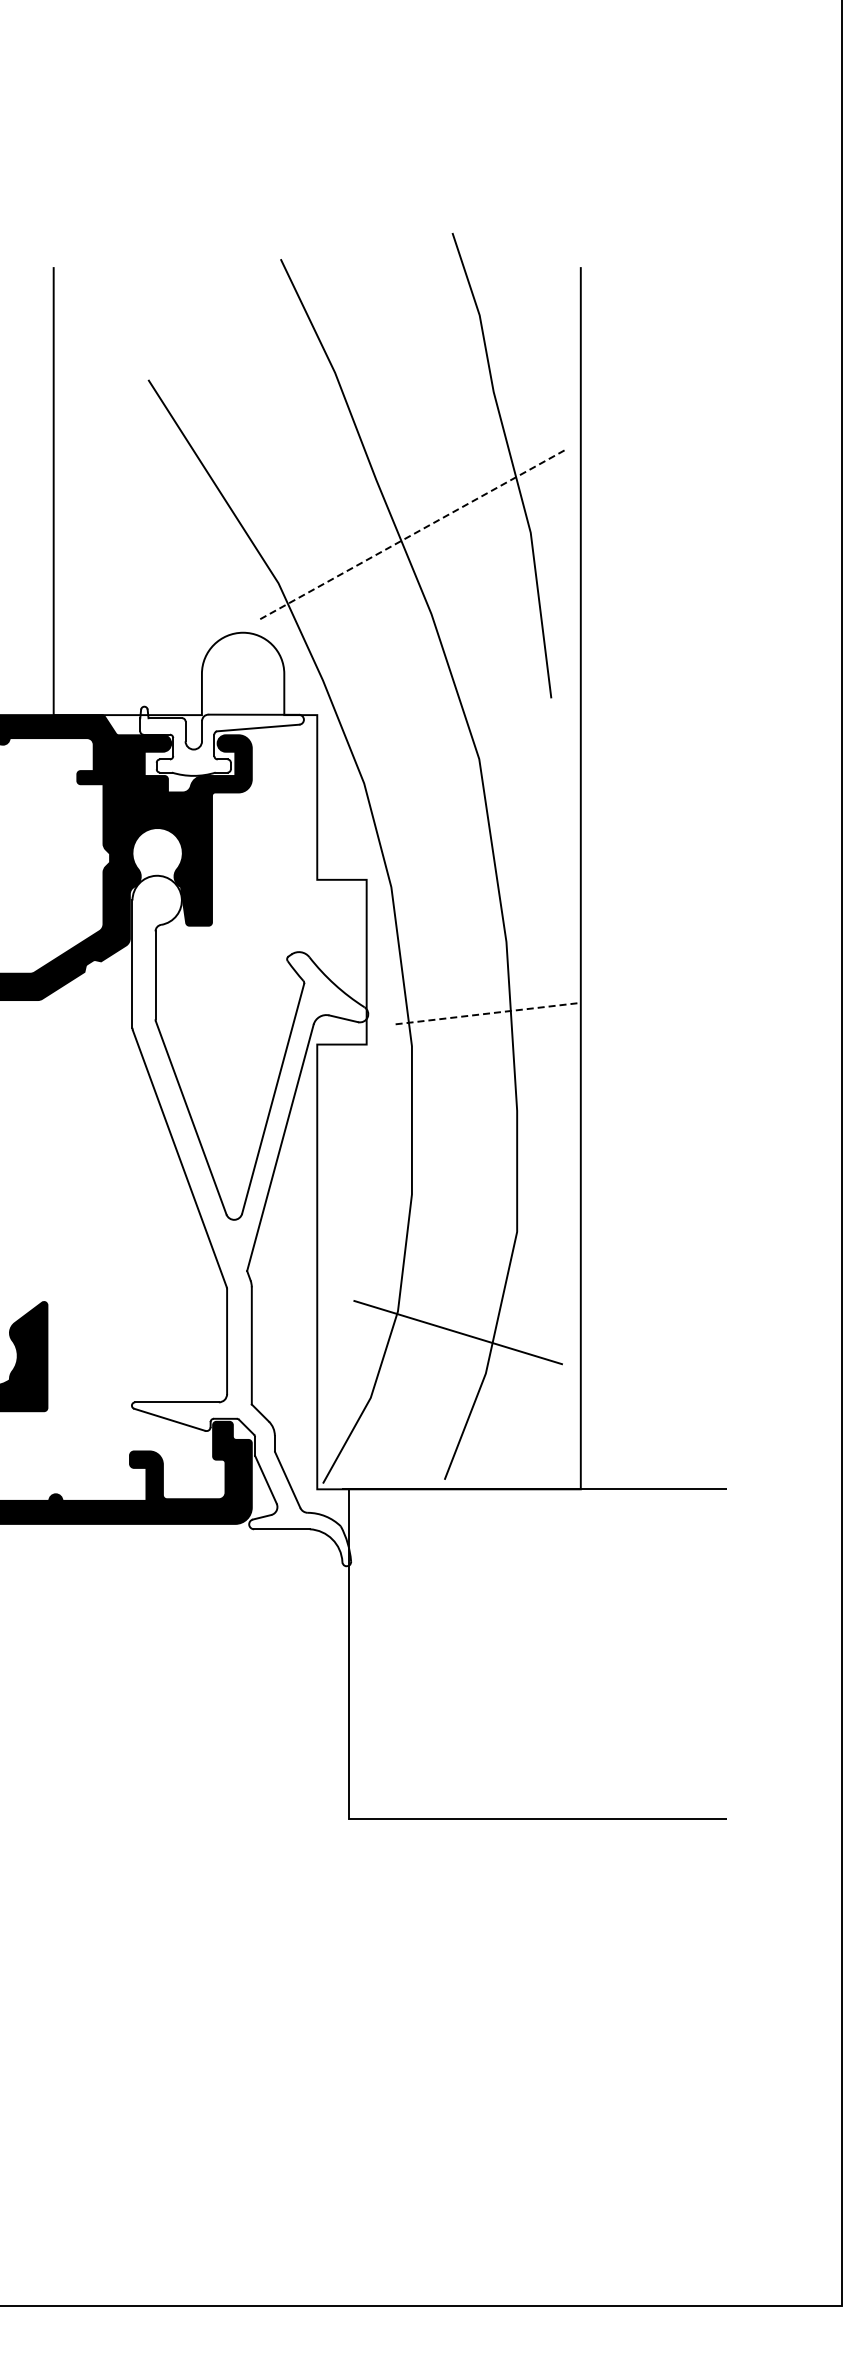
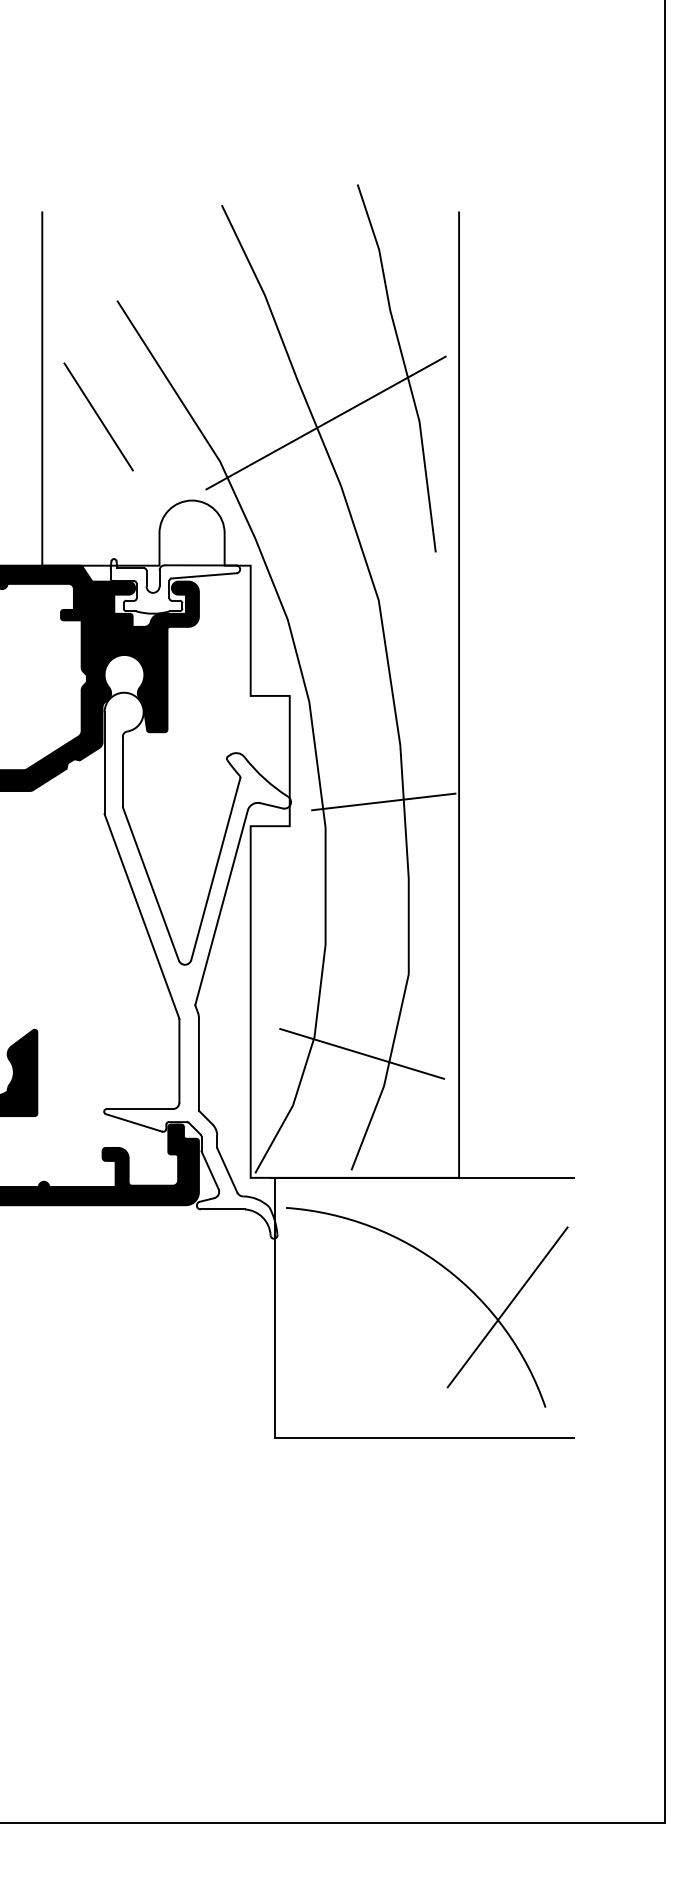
line: (124, 526) -> (98, 416), added
line: (412, 534) -> (325, 422), dashed -> solid
line: (485, 1013) -> (383, 801), dashed -> solid
part: (571, 1611) -> (451, 1274), added

